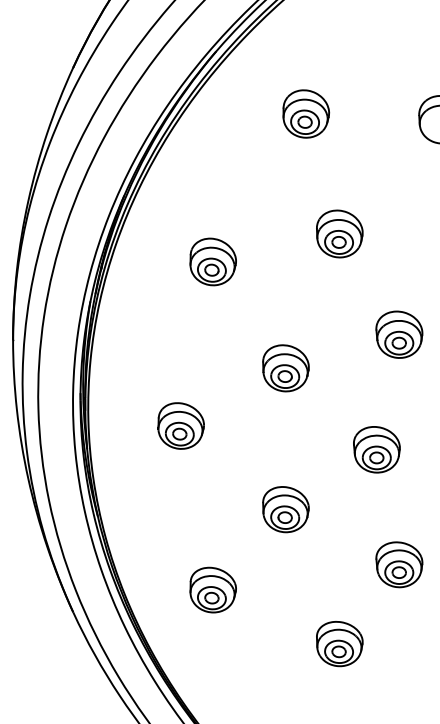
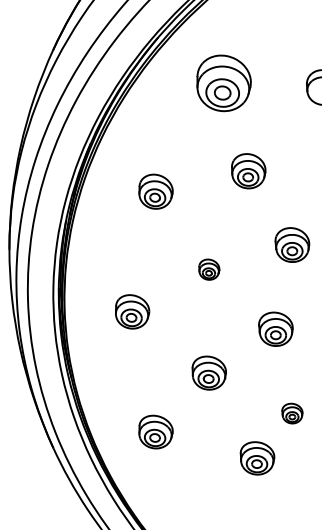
part: (306, 113) -> (224, 82), size x1.6
part: (285, 368) -> (208, 269), size x0.6
part: (399, 564) -> (292, 413), size x0.6
part: (339, 644) -> (257, 458), moved

